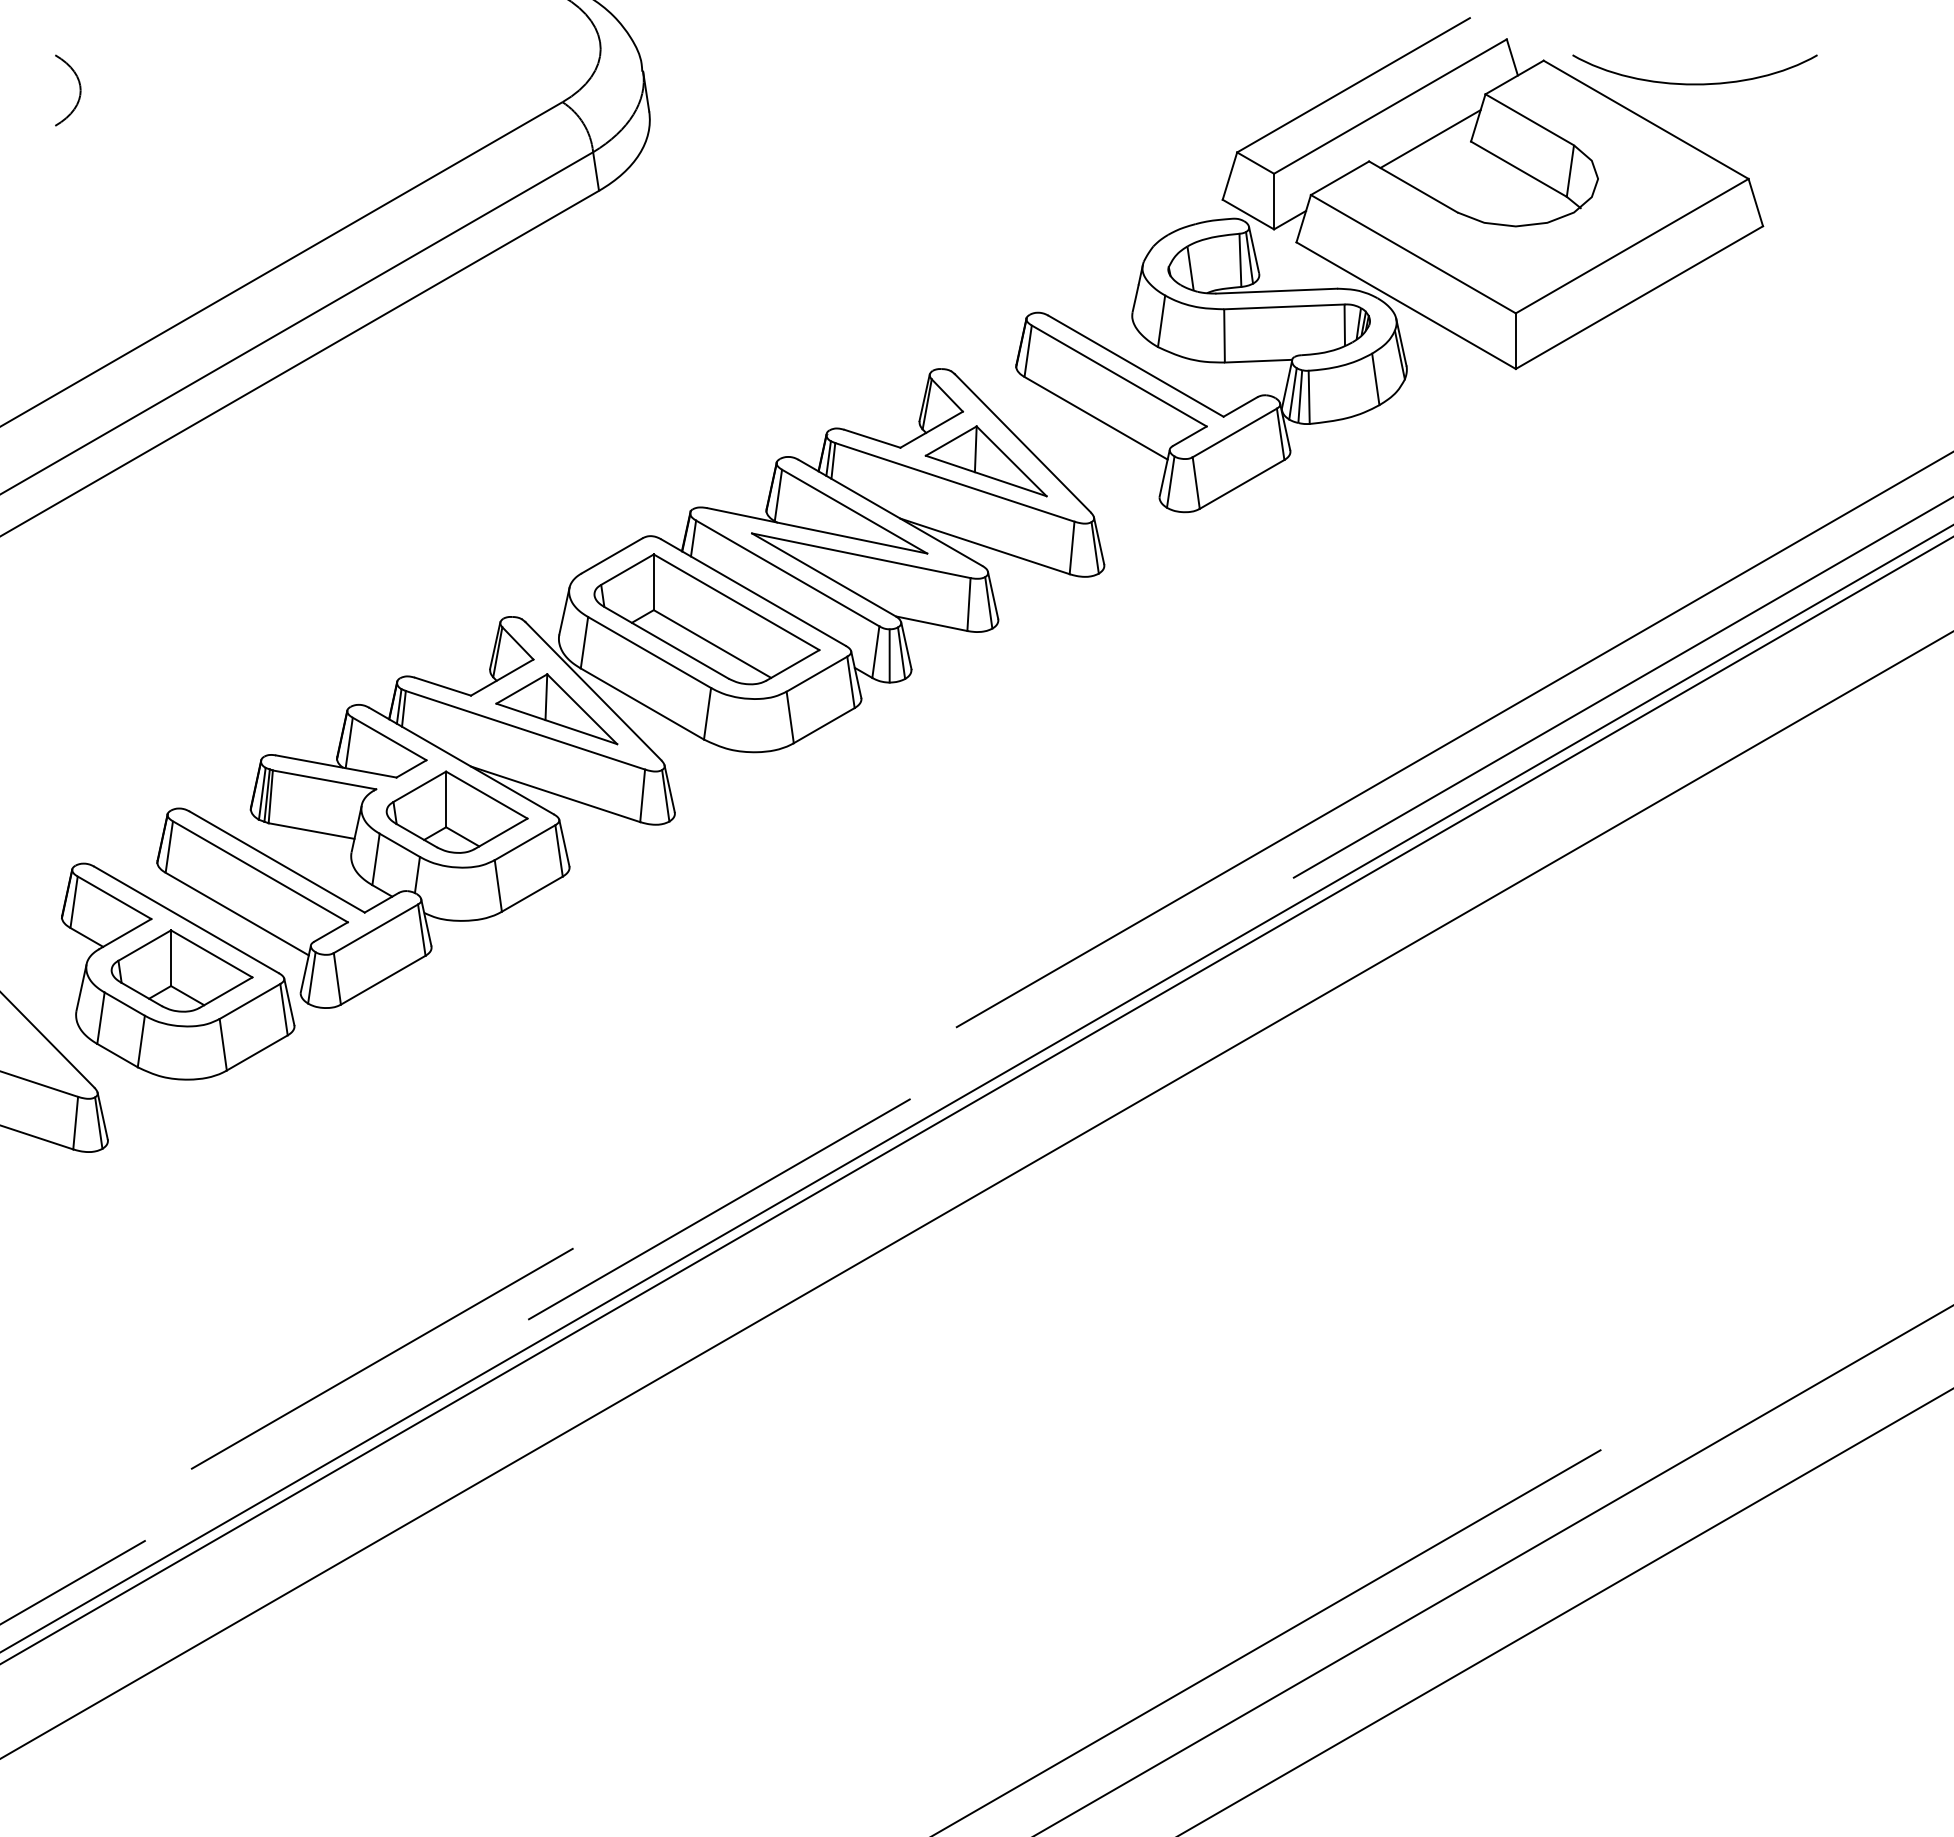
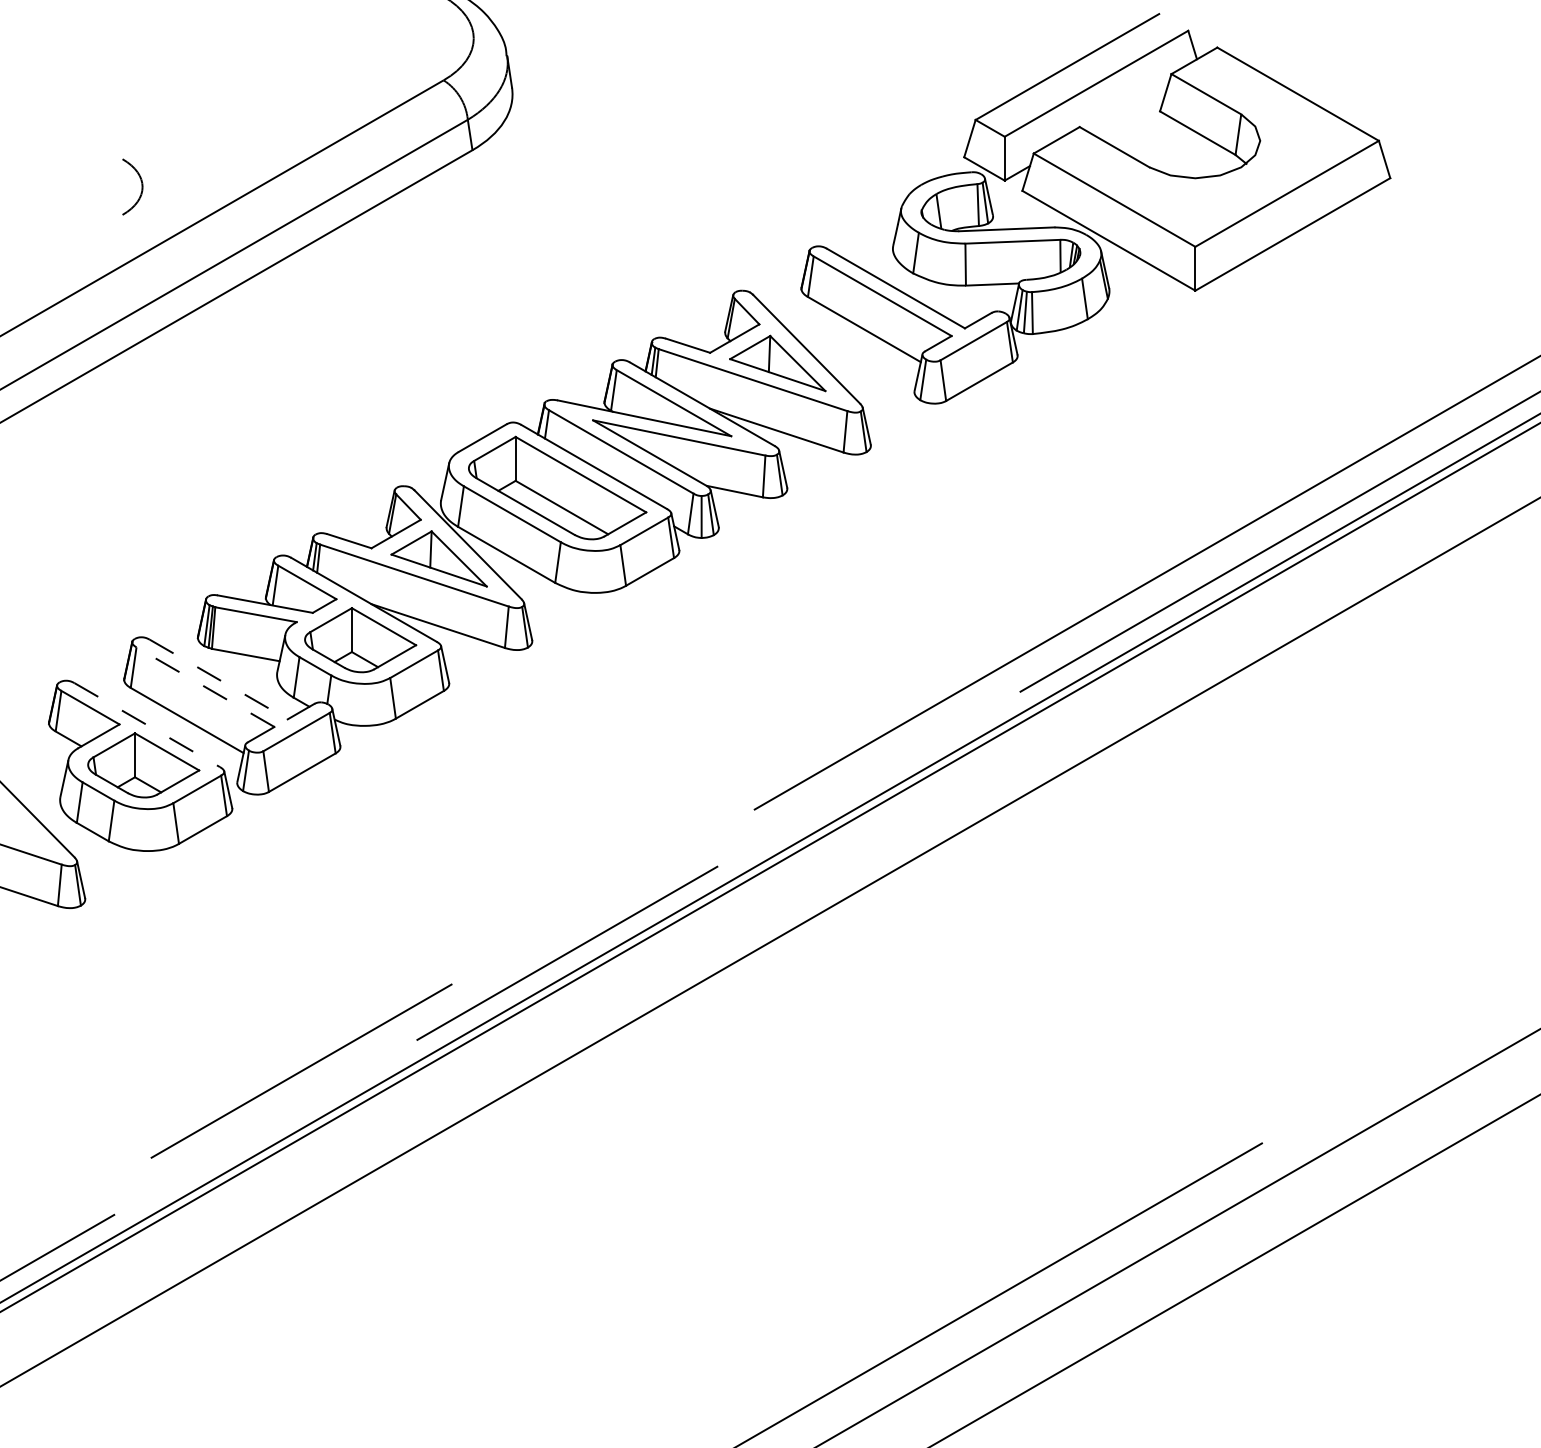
curve: (1694, 83) -> (1336, 65), removed
curve: (79, 90) -> (141, 187), moved
line: (1430, 139) -> (1128, 109), removed
line: (277, 862) -> (218, 679), solid -> dashed
line: (260, 871) -> (205, 686), solid -> dashed
line: (186, 920) -> (147, 725), solid -> dashed

